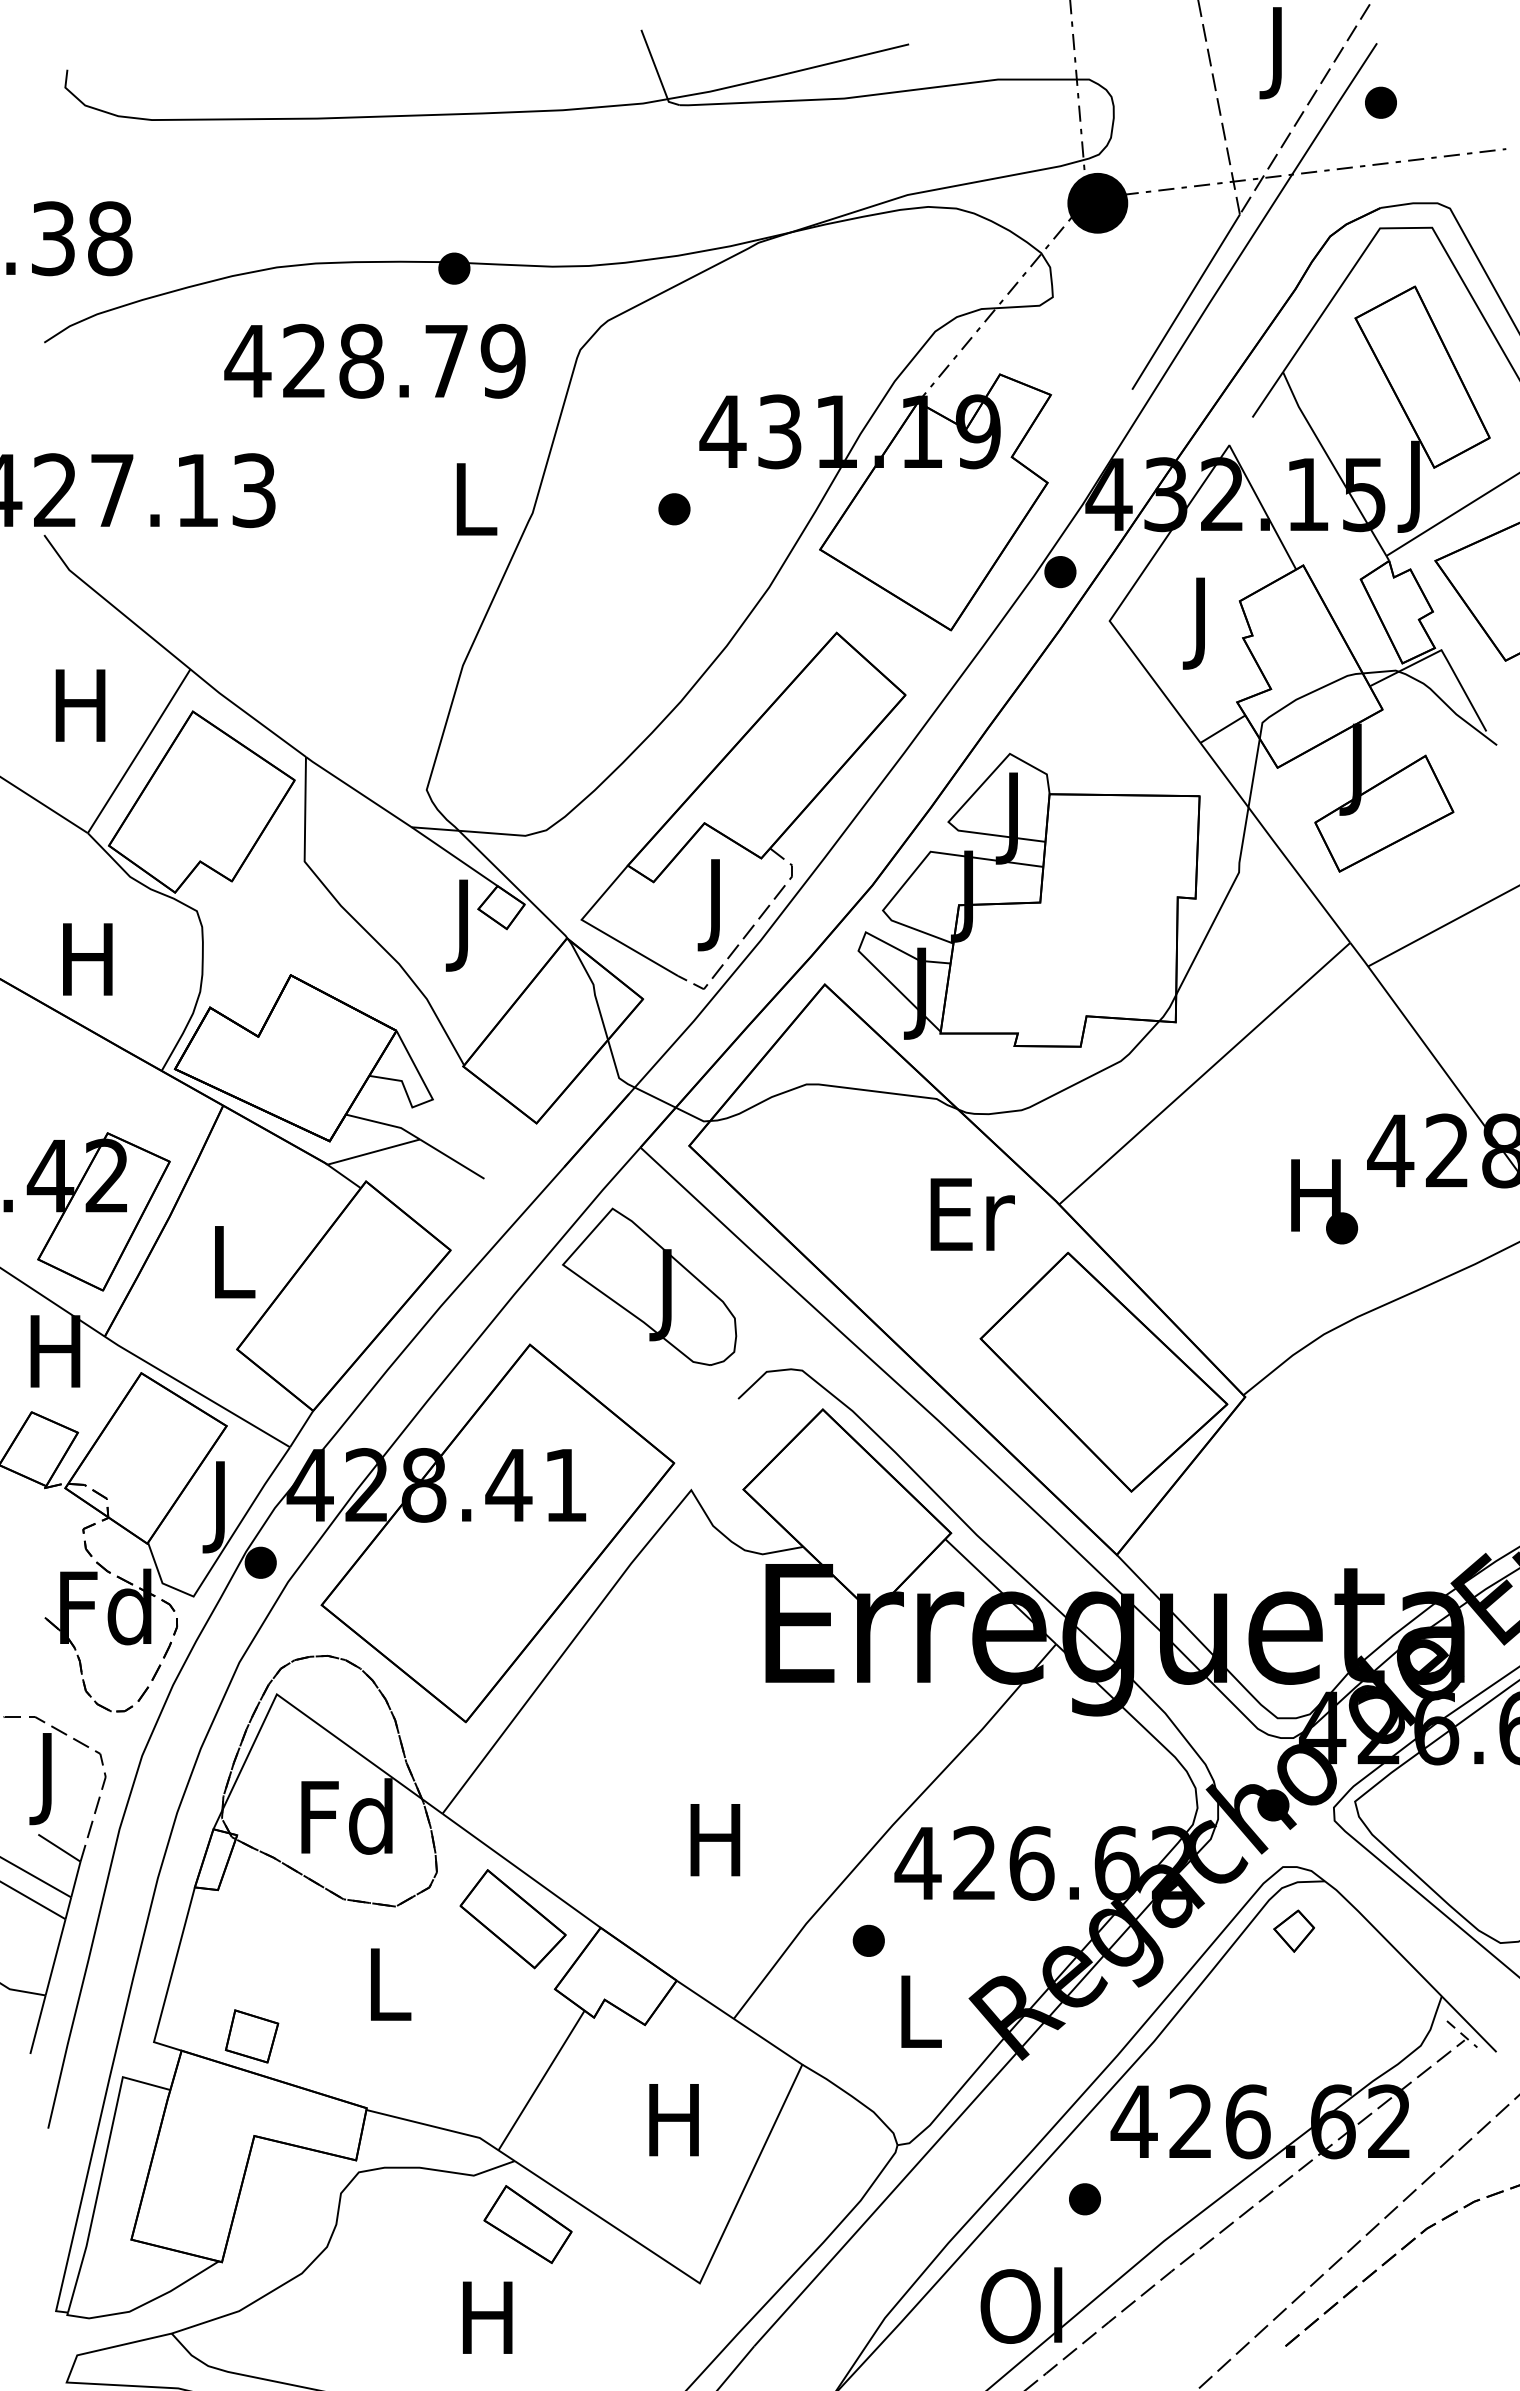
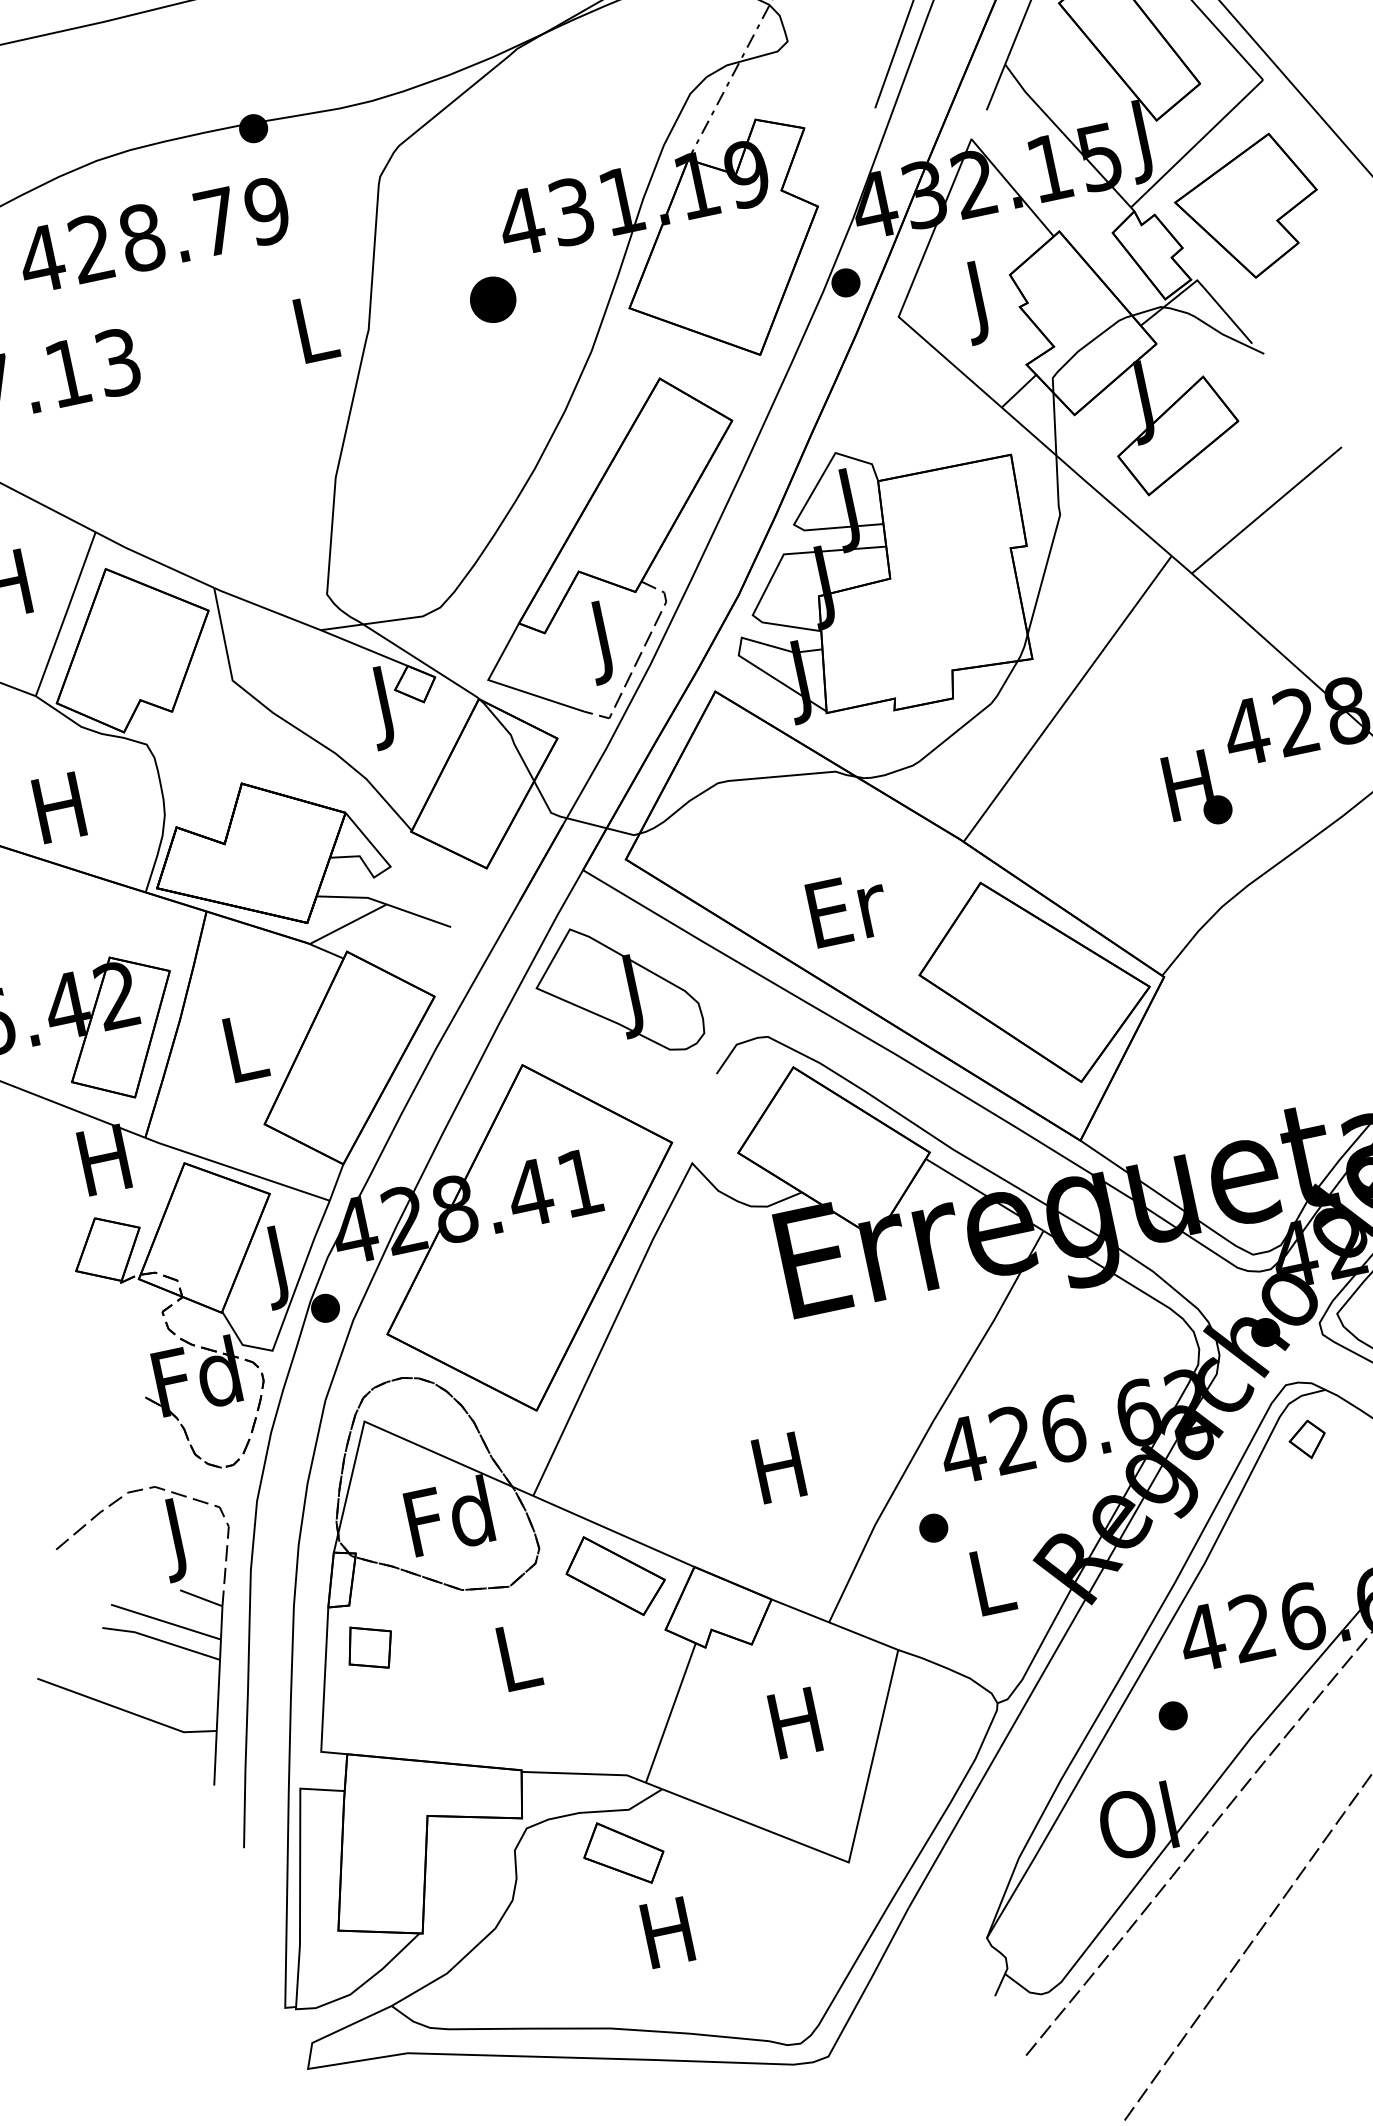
text: (374, 360) -> (153, 234), moved
part: (674, 509) -> (493, 300), size x1.6
text: (972, 1214) -> (848, 908), moved
part: (251, 2036) -> (369, 1647), moved
part: (527, 2224) -> (623, 1853), moved

